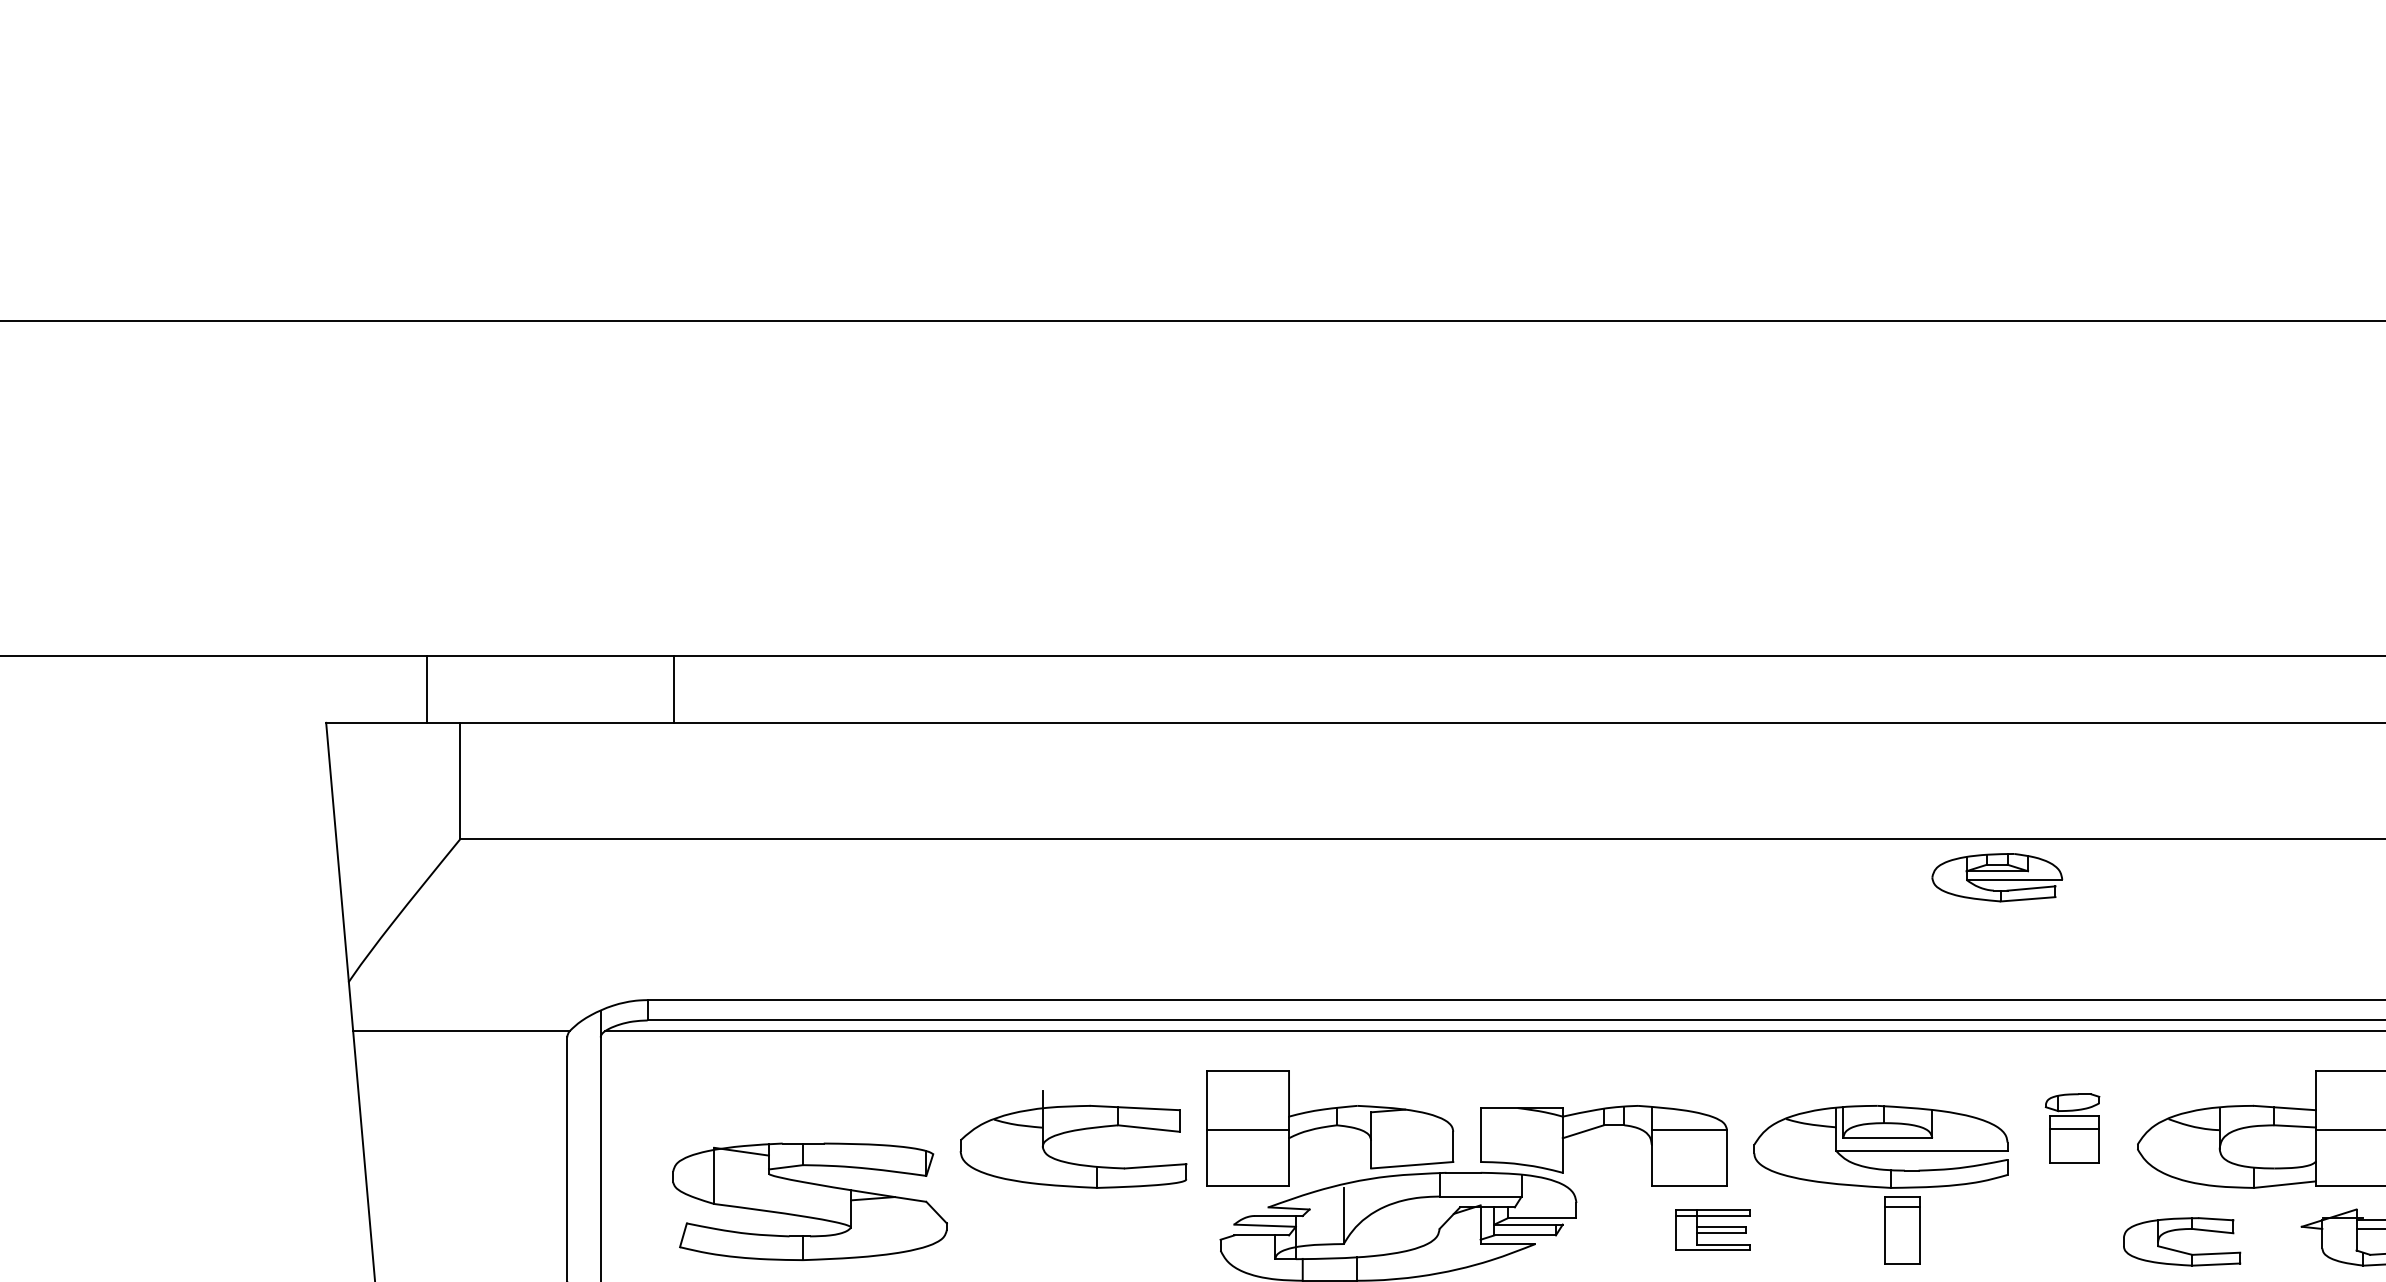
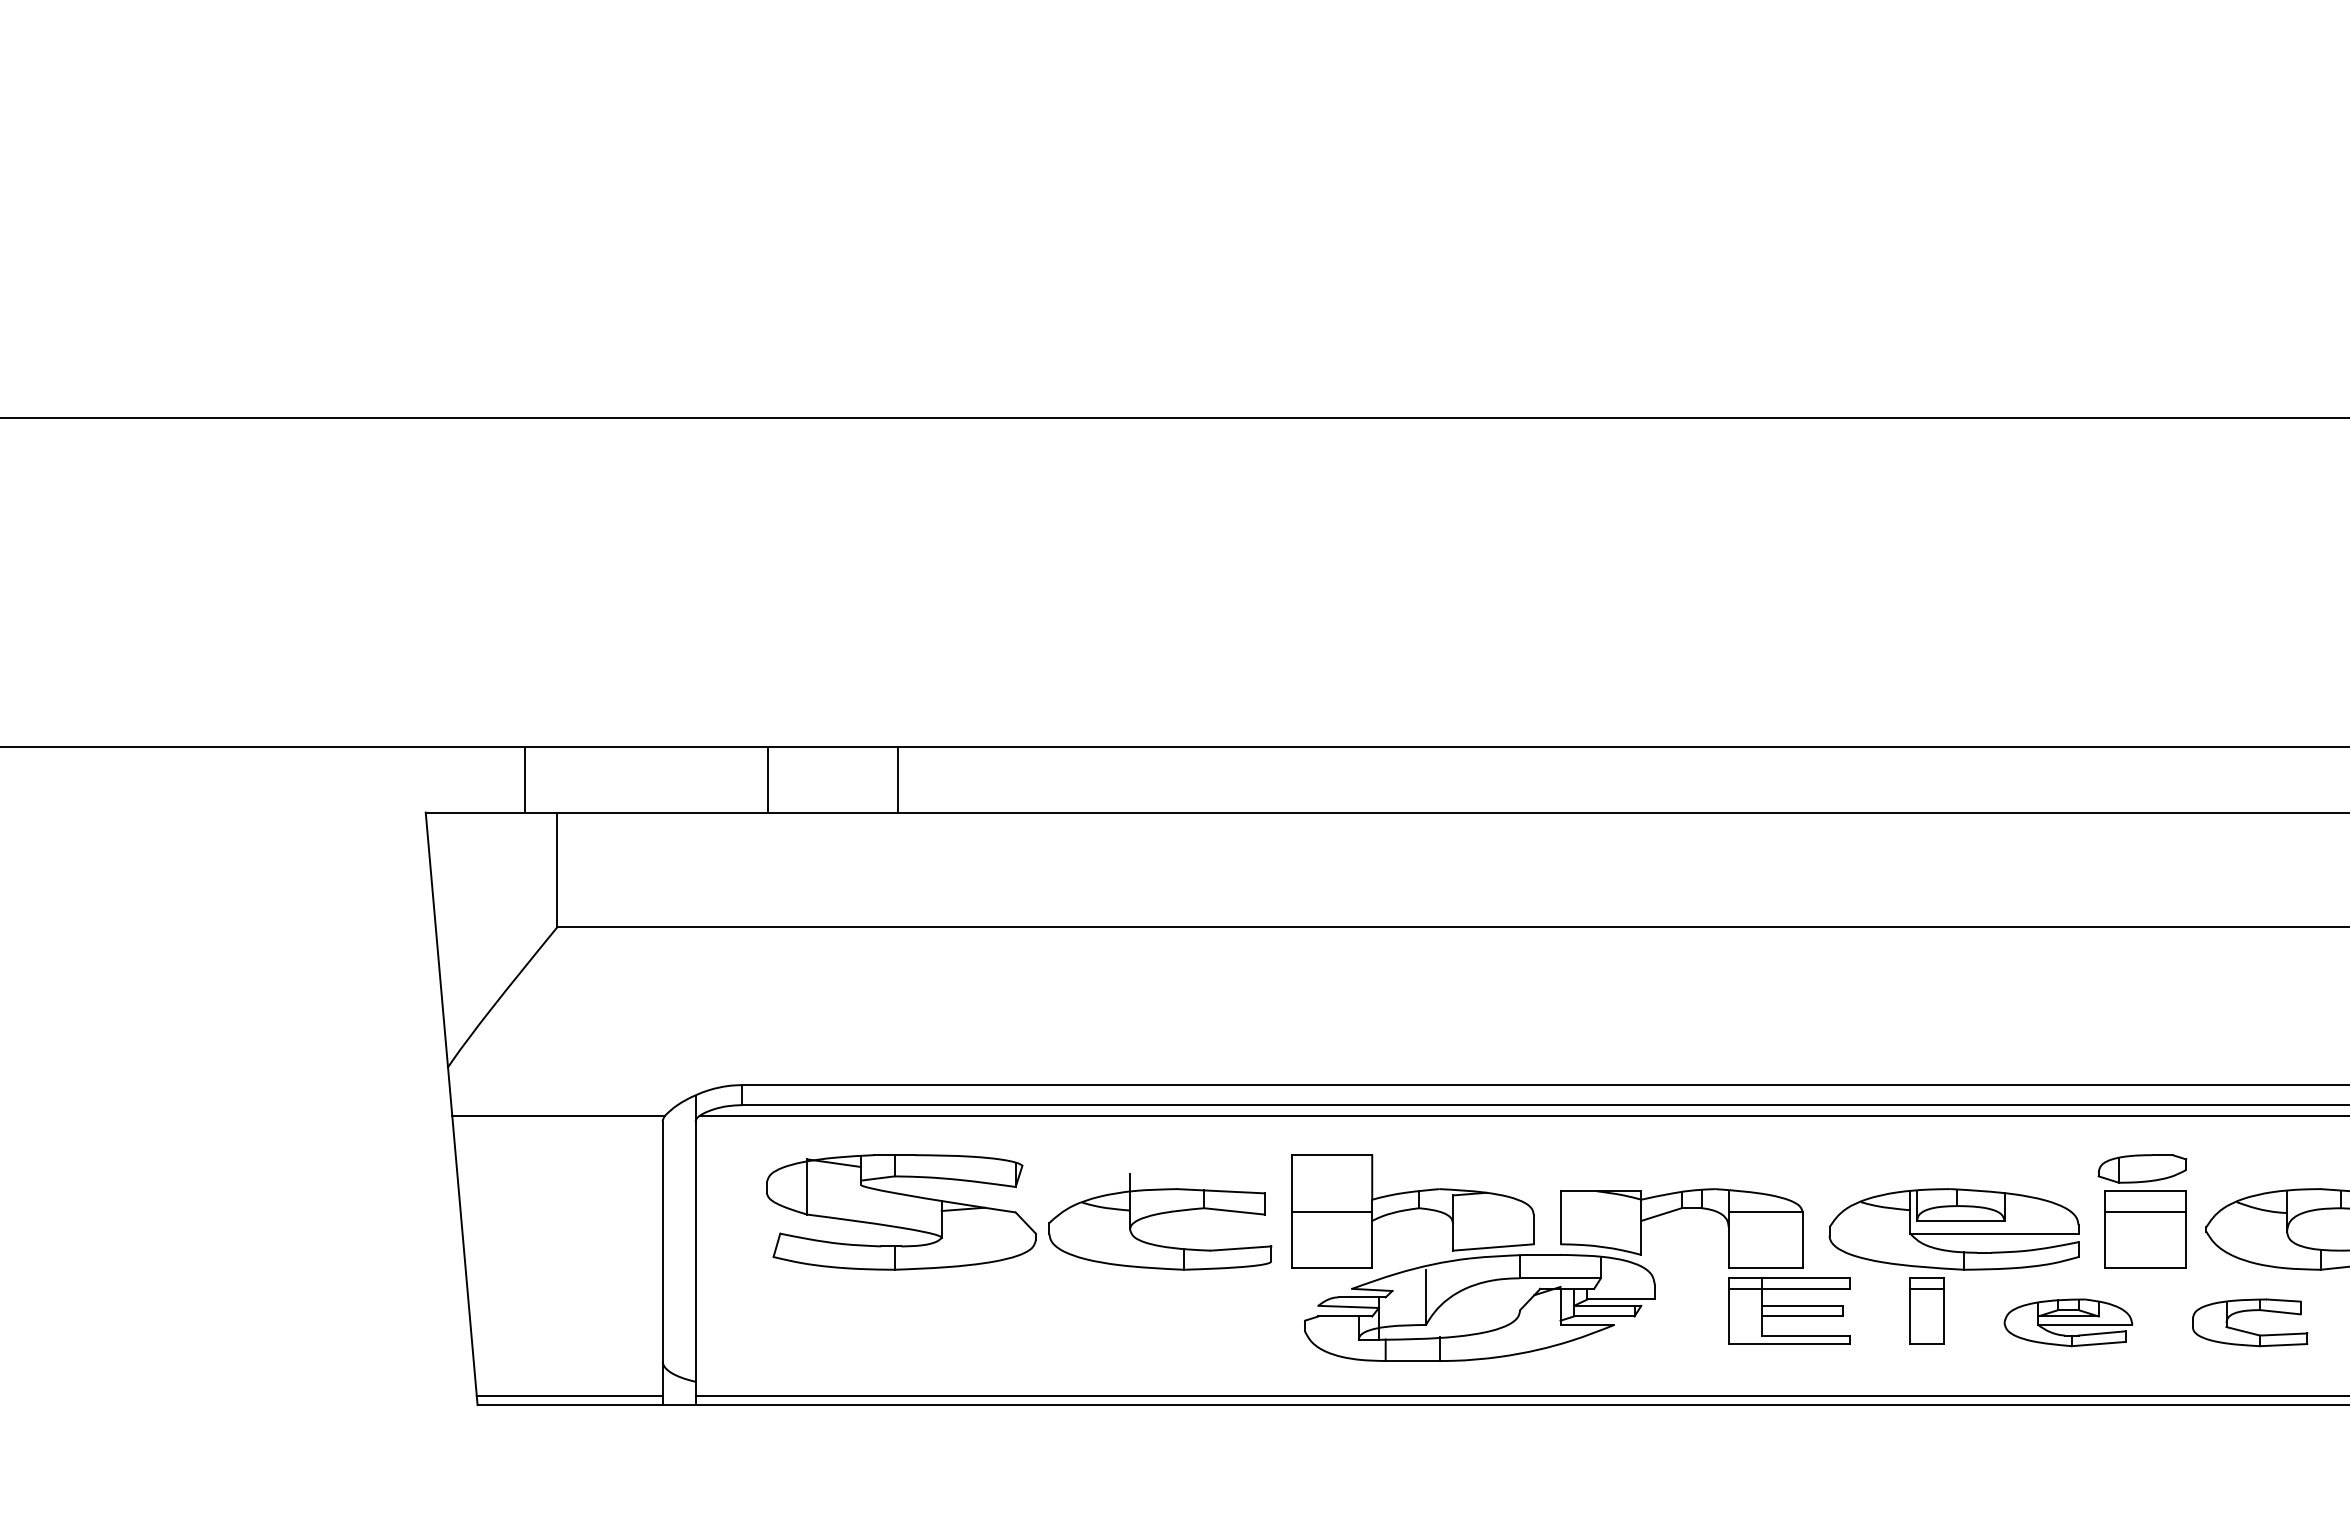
line: (807, 689) -> (898, 779), added
part: (1997, 877) -> (2068, 1322), moved
part: (2072, 1128) -> (2142, 1211), size x1.67
part: (810, 1201) -> (901, 1212), moved
part: (1713, 1229) -> (1789, 1310), size x1.67
part: (1901, 1229) -> (1926, 1310), moved

